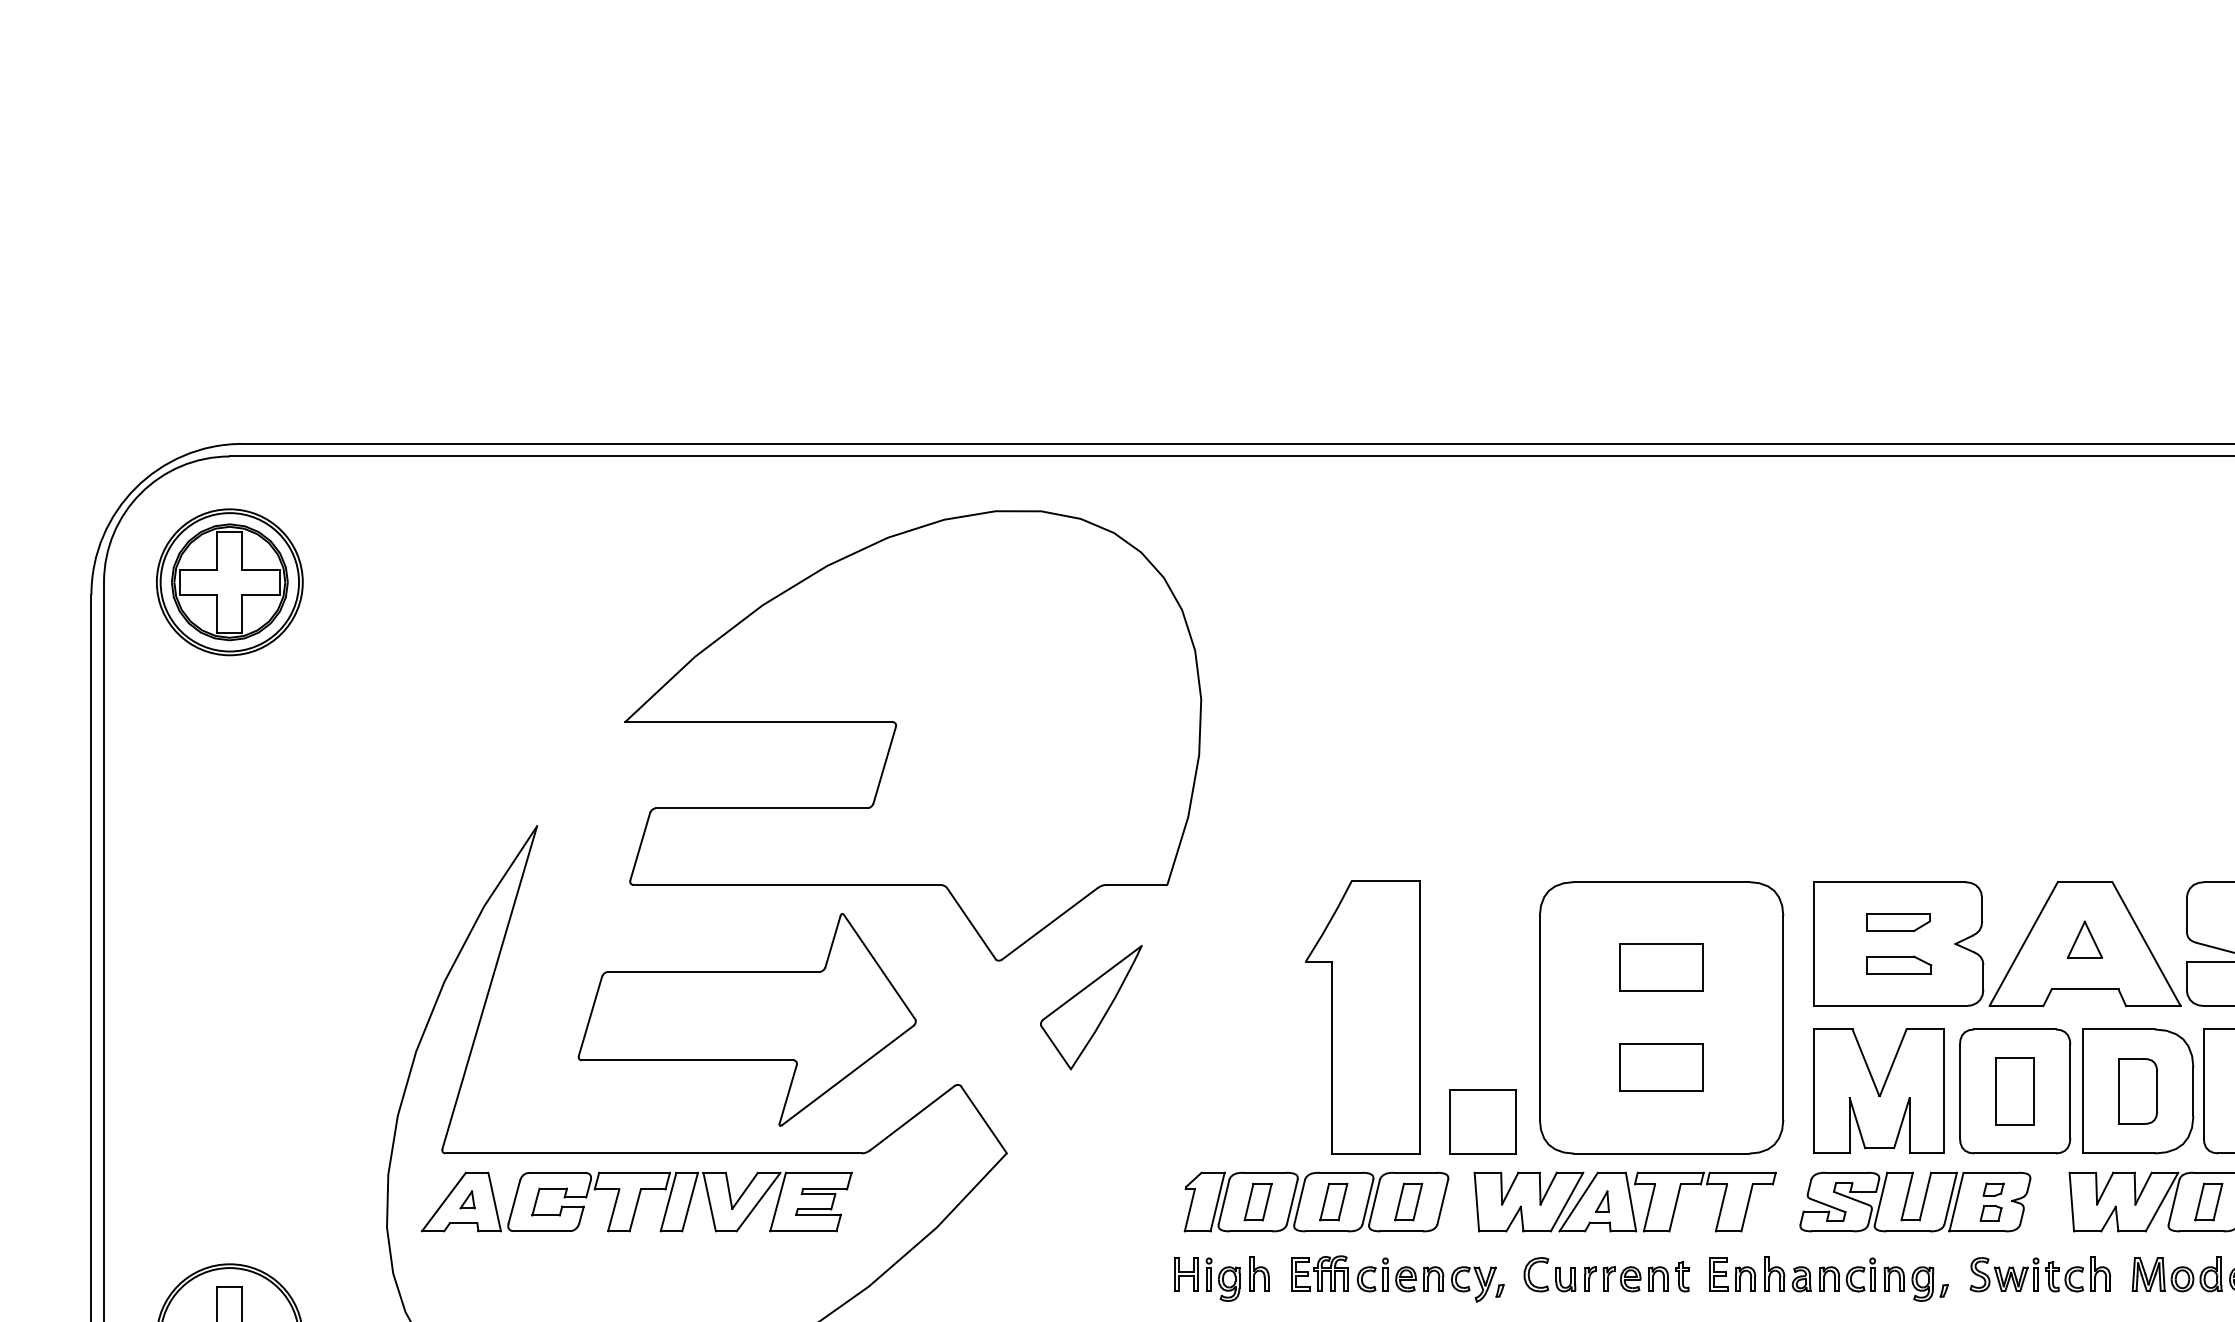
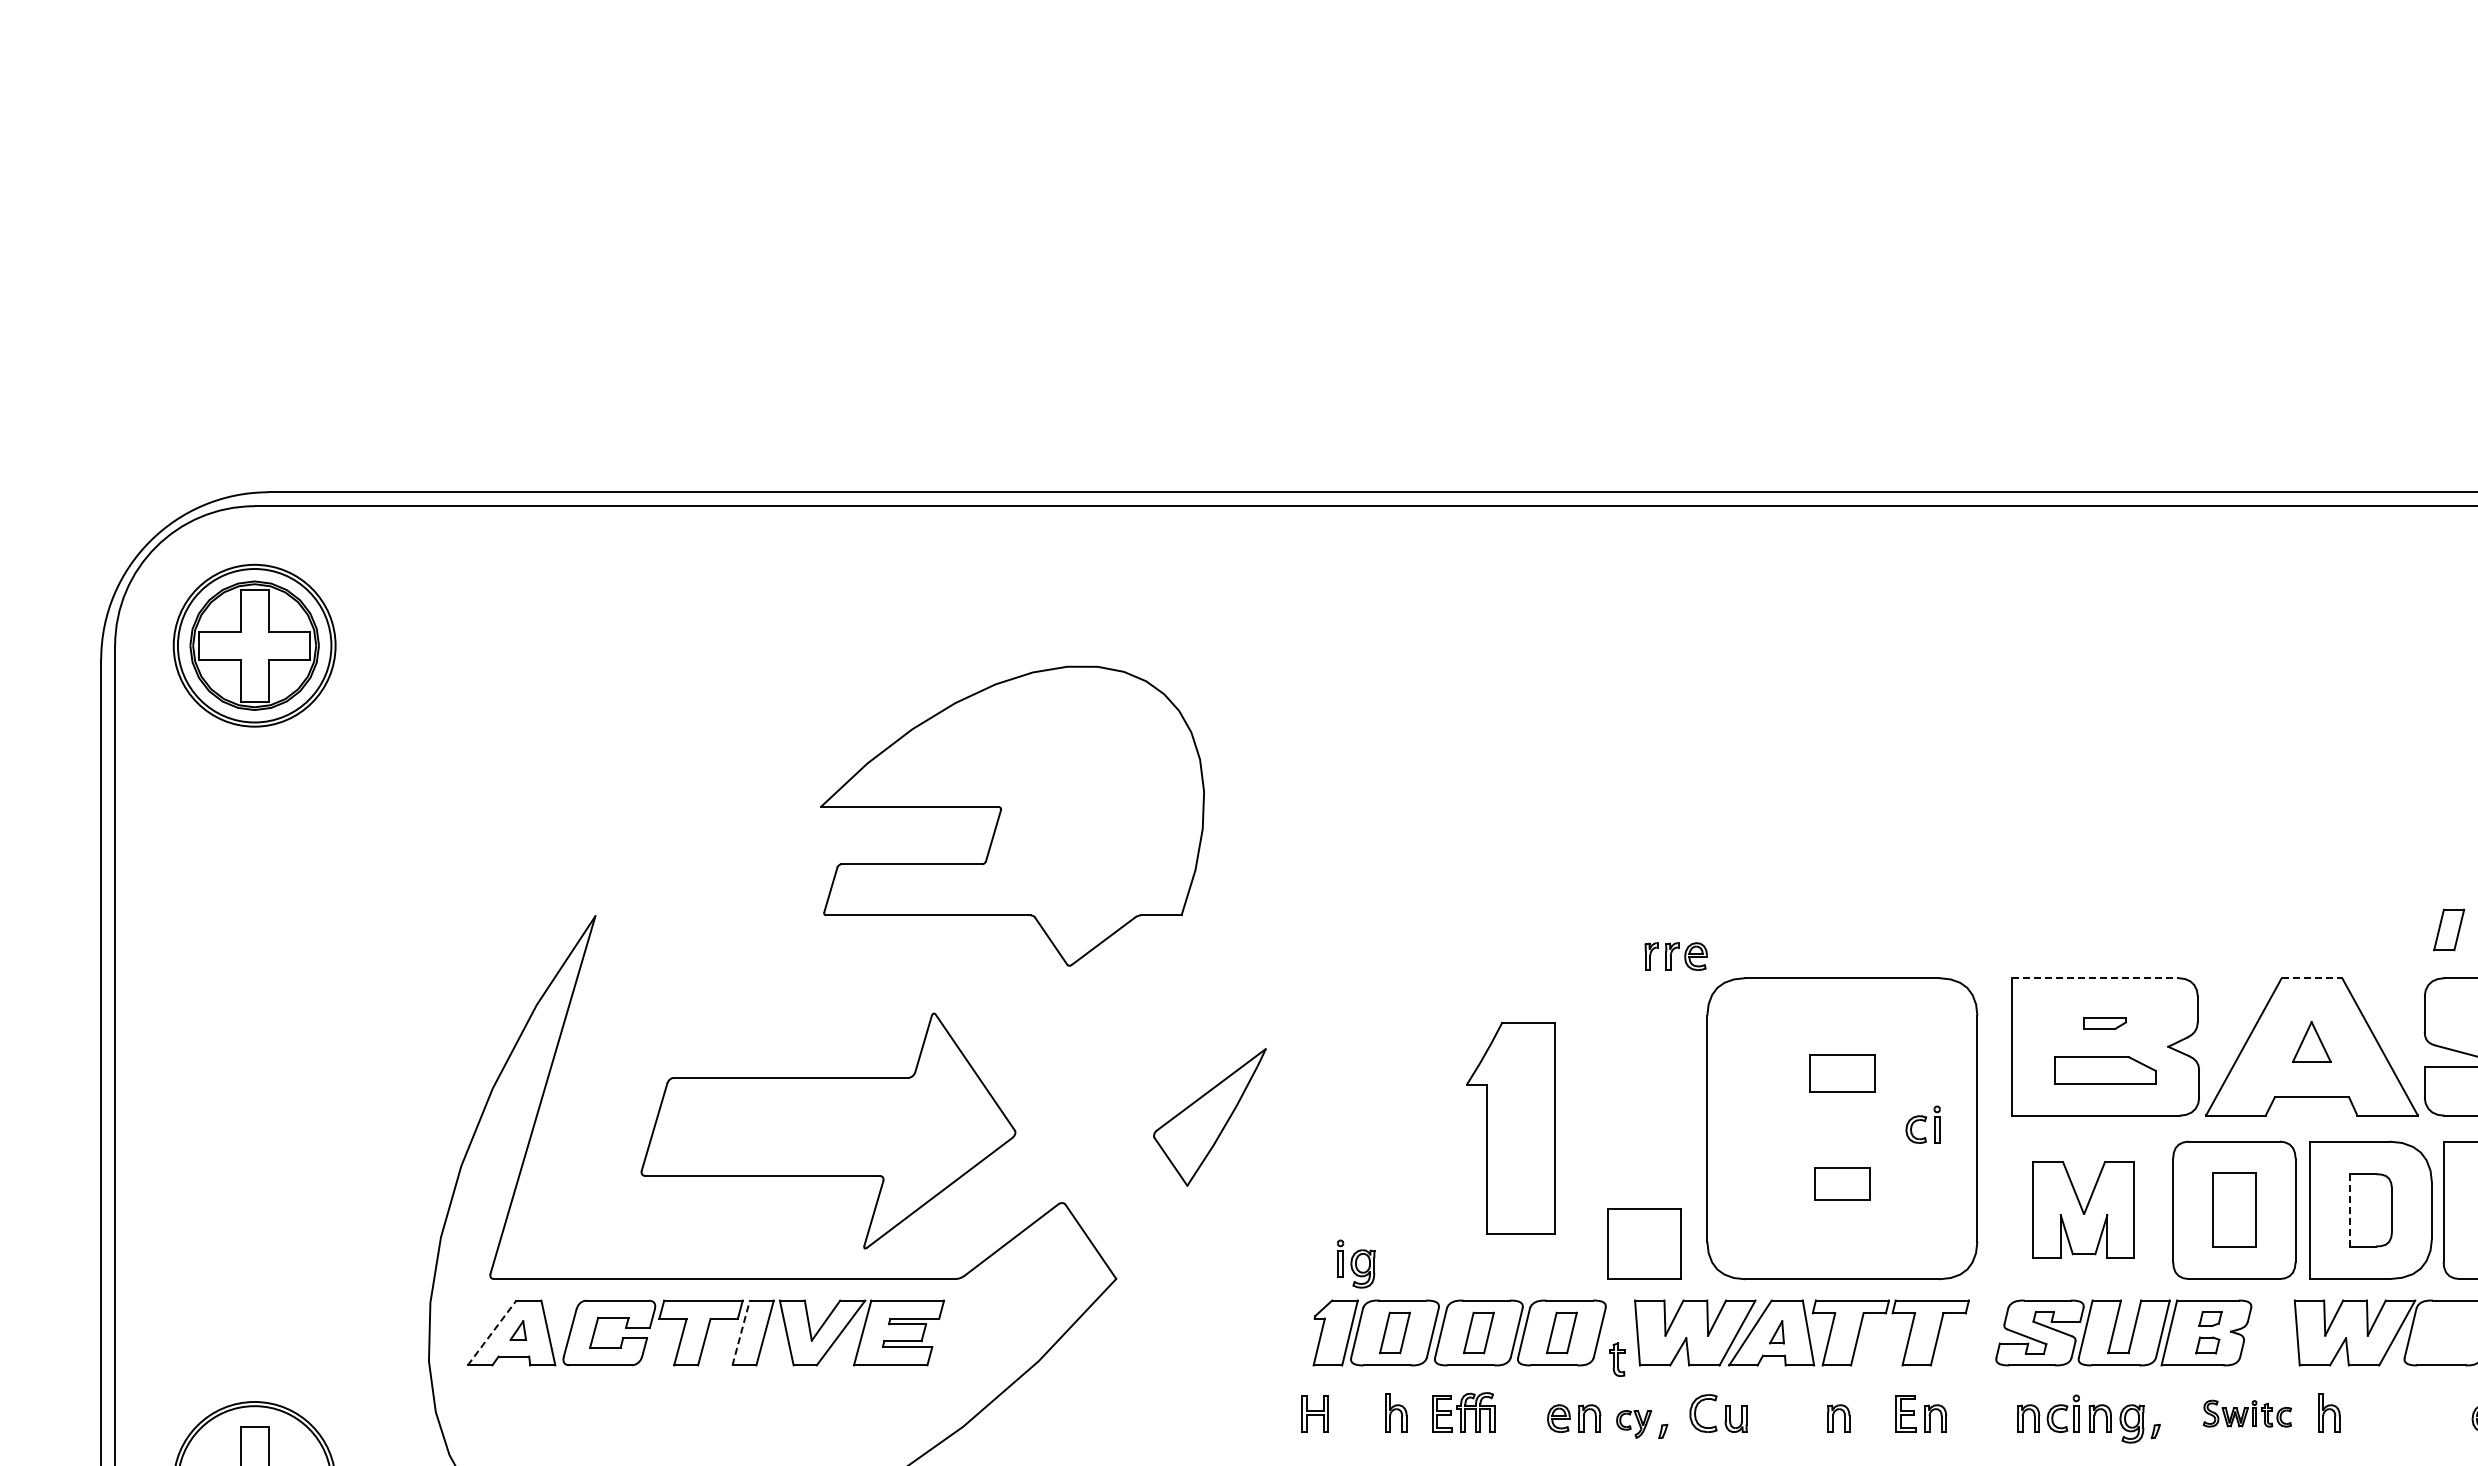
part: (913, 736) -> (1012, 816), size x0.6
line: (1889, 882) -> (2095, 978), solid -> dashed
line: (2085, 882) -> (2312, 978), solid -> dashed
part: (1898, 922) -> (2104, 1023), size x0.6
part: (1898, 964) -> (2105, 1069), size x1.4
part: (1661, 967) -> (1842, 1072), size x0.7
part: (1362, 1016) -> (1510, 1127), size x0.7
part: (1661, 1067) -> (1842, 1183), size x0.6
part: (1879, 1090) -> (2083, 1209), size x0.7
line: (2118, 1091) -> (2349, 1210), solid -> dashed
line: (444, 1201) -> (492, 1332), solid -> dashed
line: (668, 1201) -> (741, 1332), solid -> dashed
part: (2209, 1201) -> (2449, 929), moved
part: (1787, 1273) -> (1982, 1412), removed
part: (2176, 1273) -> (2413, 1412), removed
part: (1372, 1274) -> (1922, 1124), moved
part: (2026, 1274) -> (2247, 1413), size x0.7
part: (1682, 1276) -> (1617, 1359), moved
part: (1223, 1279) -> (1356, 1263), moved
part: (1612, 1279) -> (1675, 956), moved
part: (1473, 1284) -> (1633, 1424), size x0.7

